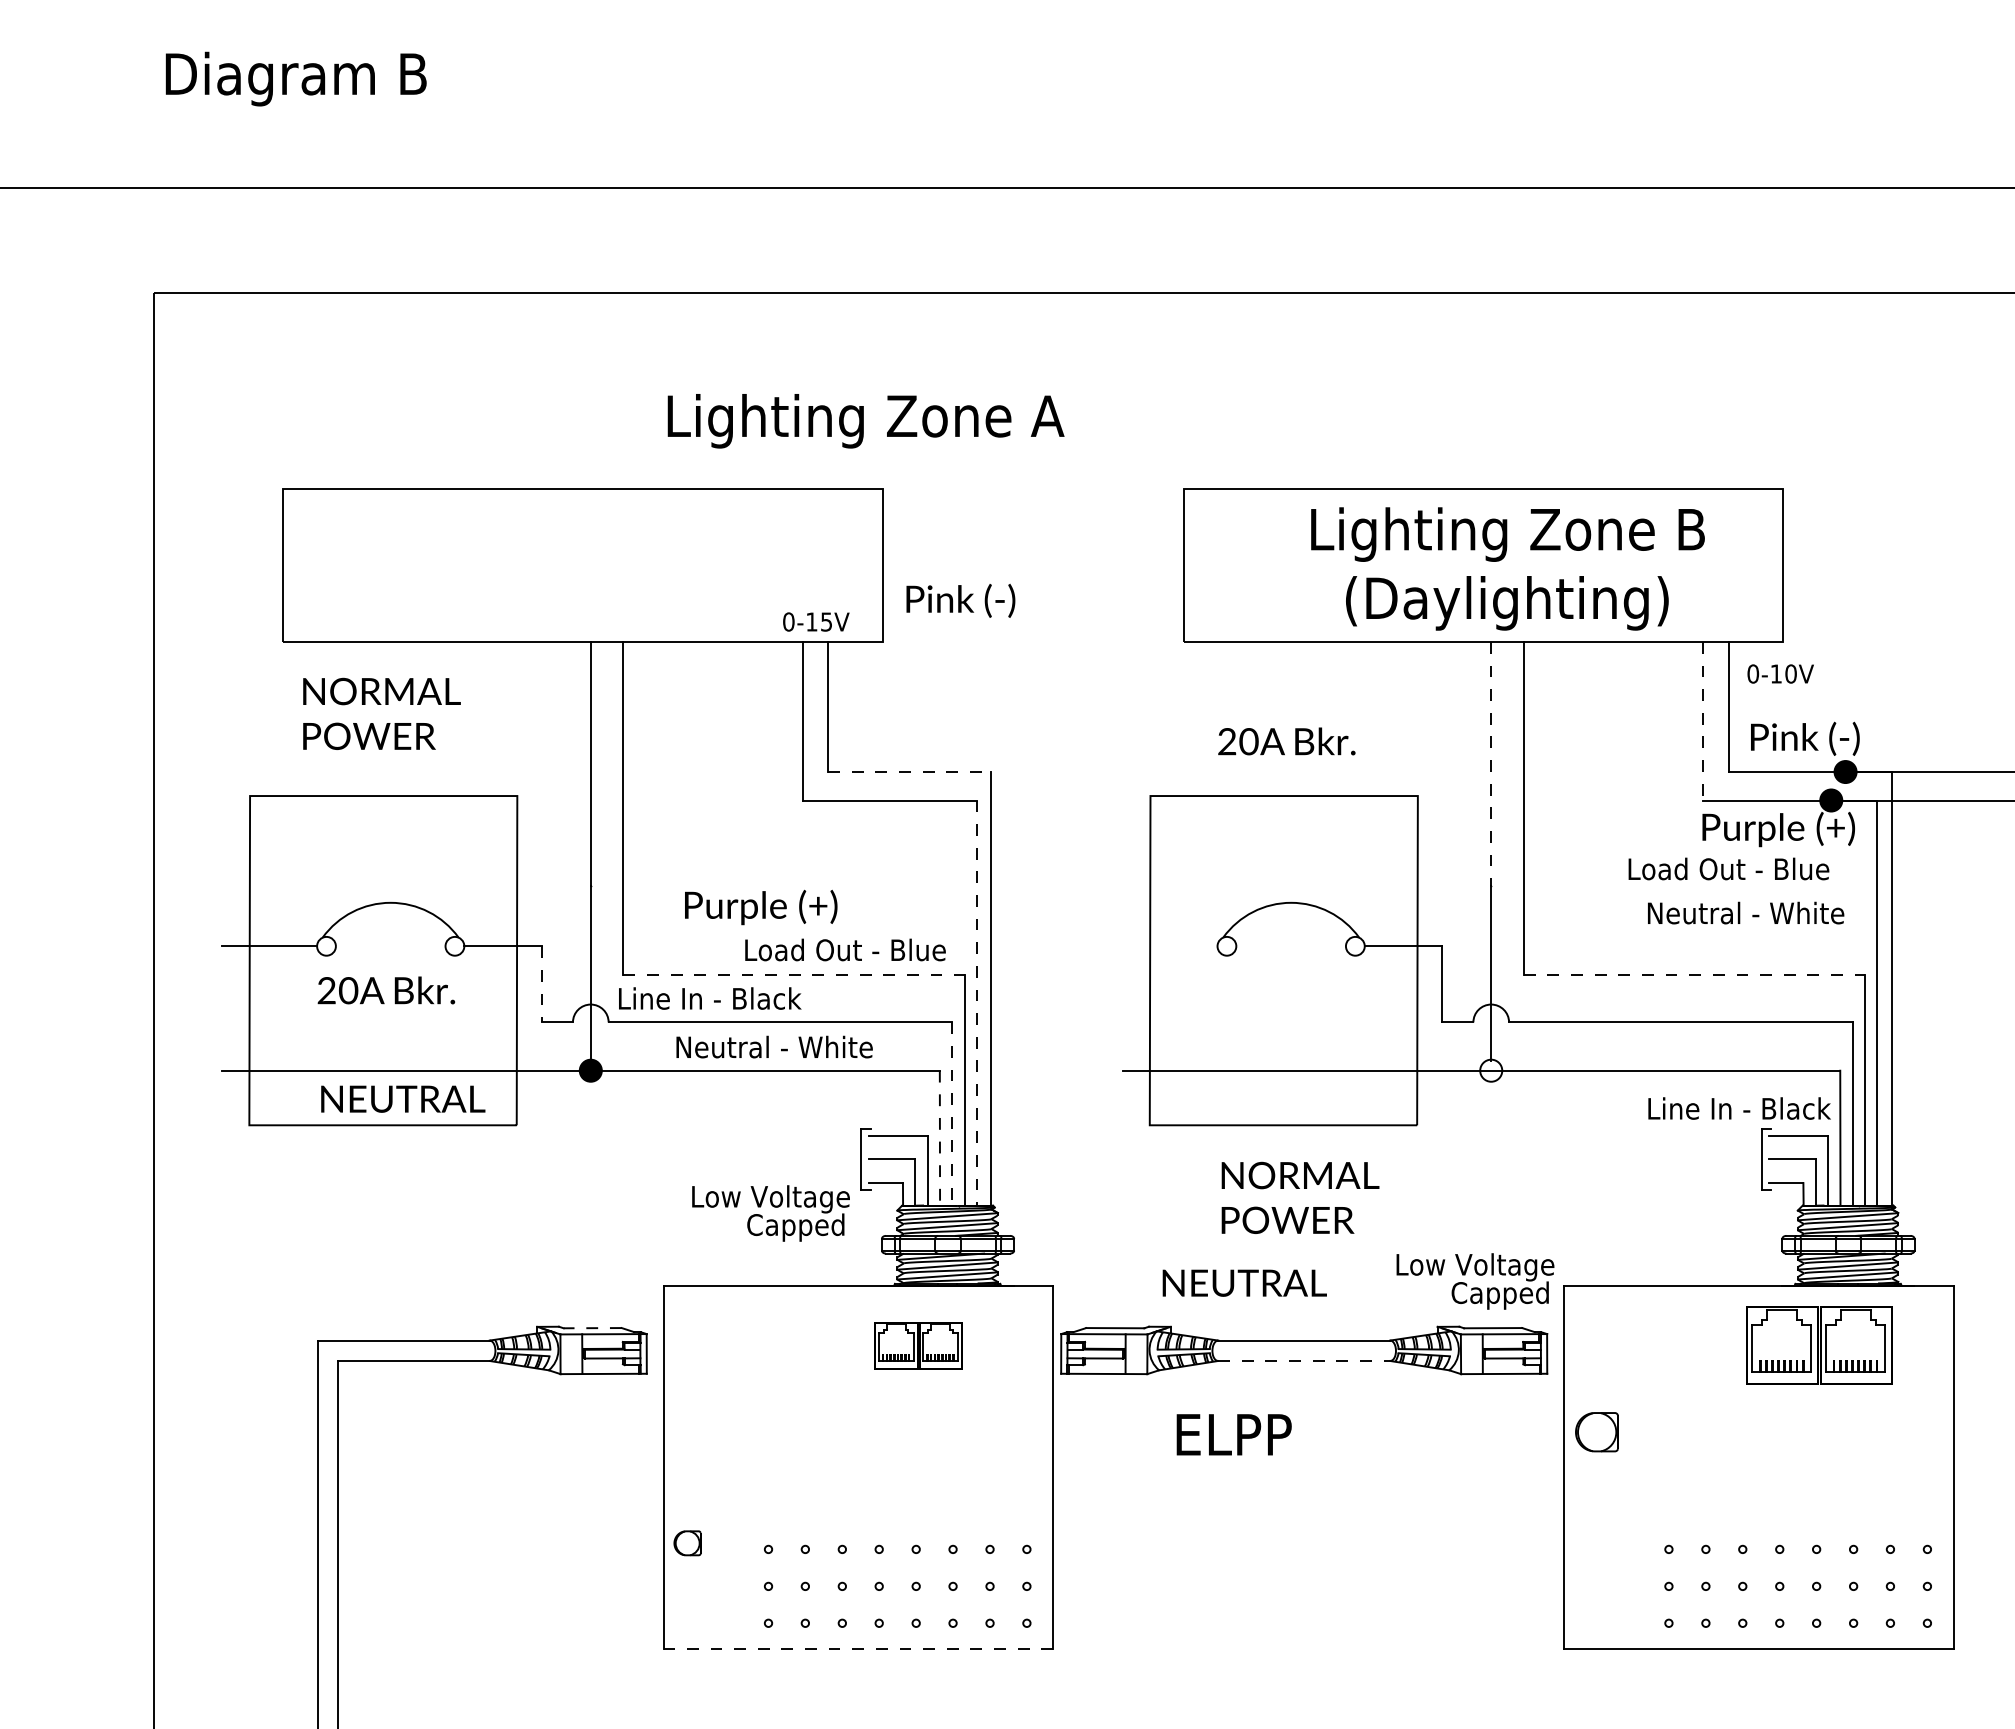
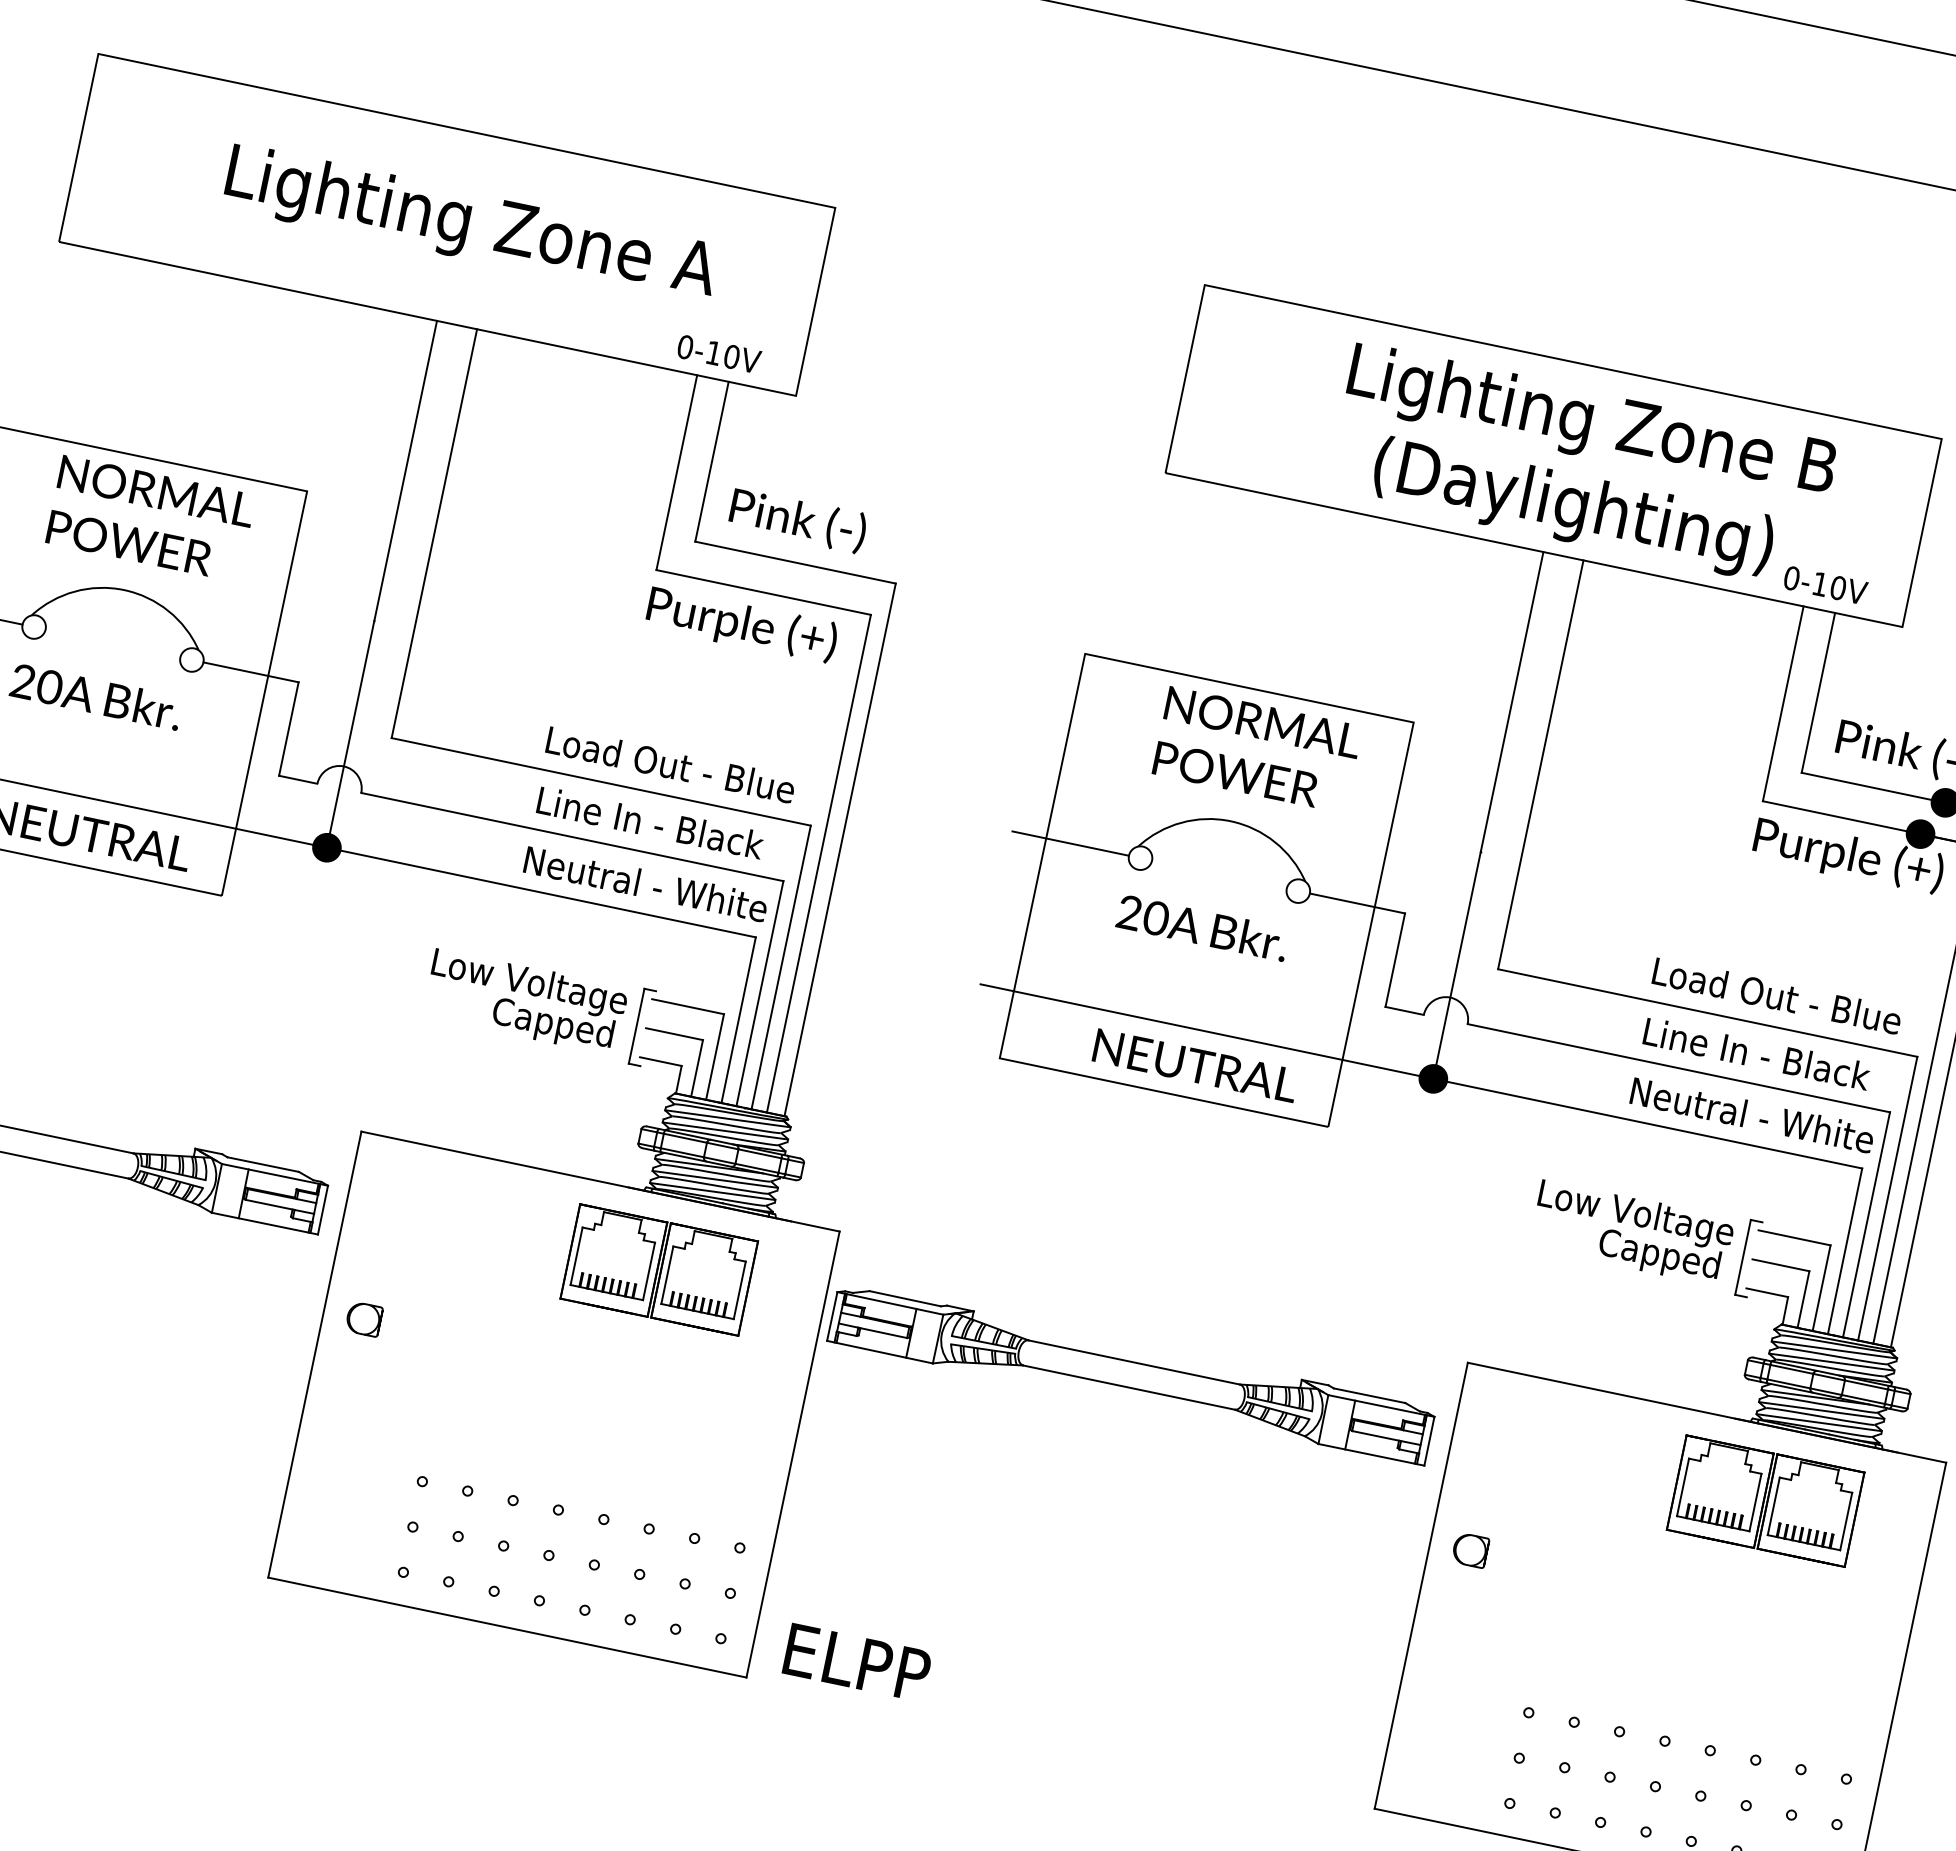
text: (865, 421) -> (470, 226), moved
text: (960, 600) -> (797, 520), moved
text: (826, 621) -> (731, 356), 0-15V -> 0-10V
text: (1780, 673) -> (1825, 584), moved
text: (381, 713) -> (150, 518), moved
line: (1702, 721) -> (1782, 704), dashed -> solid
text: (1286, 741) -> (1202, 927), moved
line: (1491, 764) -> (1512, 702), dashed -> solid
line: (909, 772) -> (795, 563), dashed -> solid
text: (1728, 868) -> (1776, 995), moved
text: (761, 907) -> (742, 625), moved
text: (1746, 912) -> (1753, 1114), moved
line: (1169, 946) -> (1069, 843), added
line: (793, 974) -> (600, 781), dashed -> solid
line: (1694, 974) -> (1707, 1012), dashed -> solid
line: (541, 984) -> (288, 729), dashed -> solid
text: (710, 998) -> (651, 822), moved
line: (977, 1003) -> (819, 864), dashed -> solid
text: (774, 1046) -> (646, 883), moved
fill: (1491, 1070) -> (1433, 1078), added
text: (1739, 1108) -> (1756, 1053), moved
line: (952, 1113) -> (760, 993), dashed -> solid
line: (939, 1138) -> (738, 1020), dashed -> solid
text: (1300, 1197) -> (1257, 749), moved
text: (770, 1213) -> (525, 1001), moved
text: (1475, 1281) -> (1632, 1233), moved
text: (1244, 1282) -> (1195, 1064), moved
line: (592, 1328) -> (262, 1164), dashed -> solid
part: (918, 1345) -> (659, 1269), size x1.67
line: (1304, 1361) -> (1129, 1388), dashed -> solid
part: (1596, 1432) -> (1469, 1550), size x0.62
text: (1233, 1434) -> (856, 1662), moved
part: (687, 1543) -> (363, 1319), moved
line: (858, 1649) -> (507, 1627), dashed -> solid

